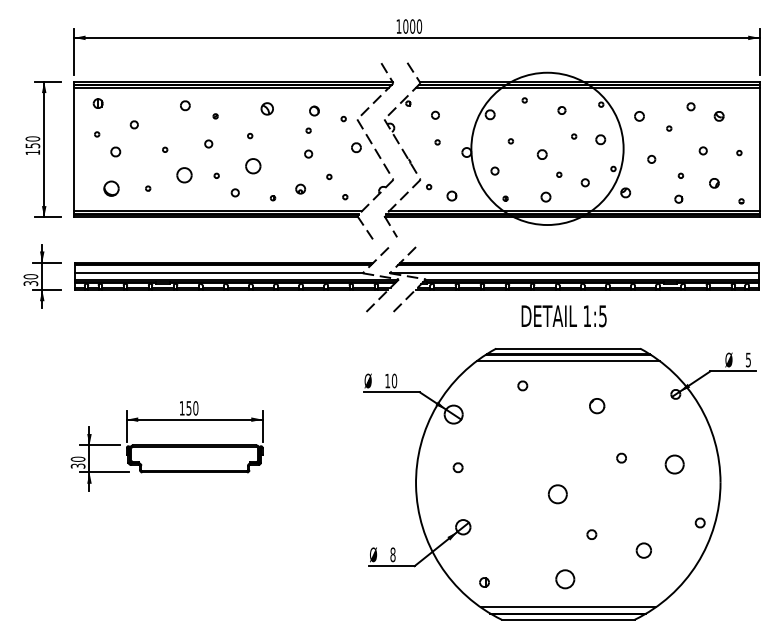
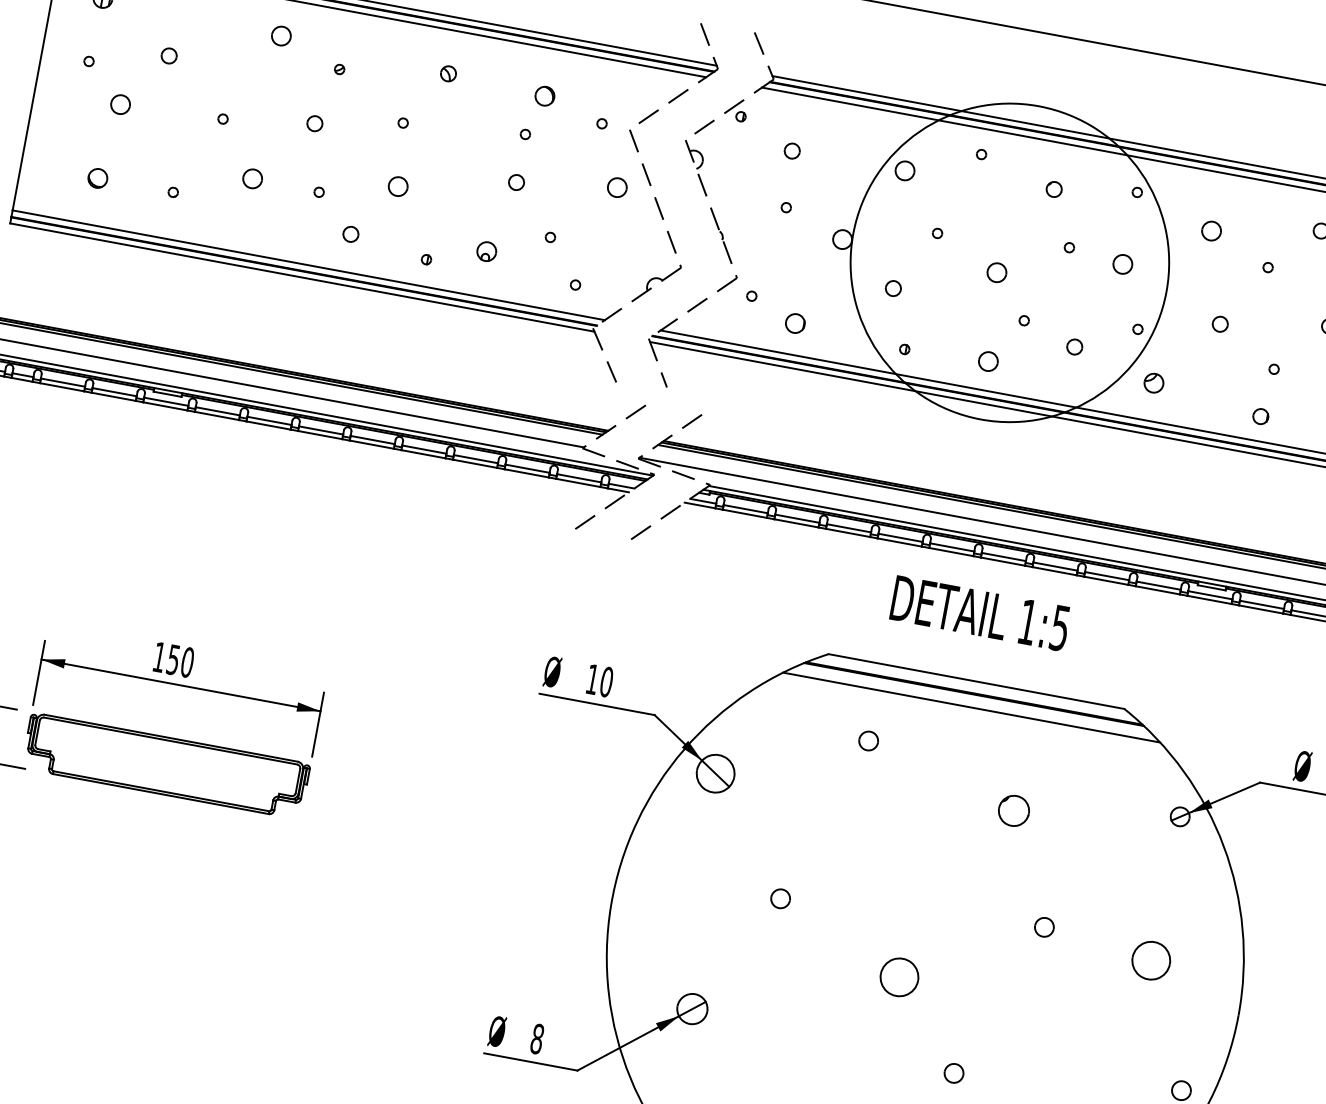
part: (266, 108) -> (447, 72), size x0.62
part: (253, 166) -> (398, 187), size x0.62
part: (183, 175) -> (250, 178), size x0.62
part: (111, 188) -> (97, 178), size x0.62
part: (457, 467) -> (779, 898), moved

